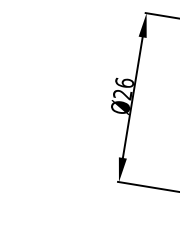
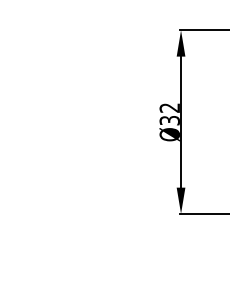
text: (123, 88) -> (169, 114), Ø26 -> Ø32

